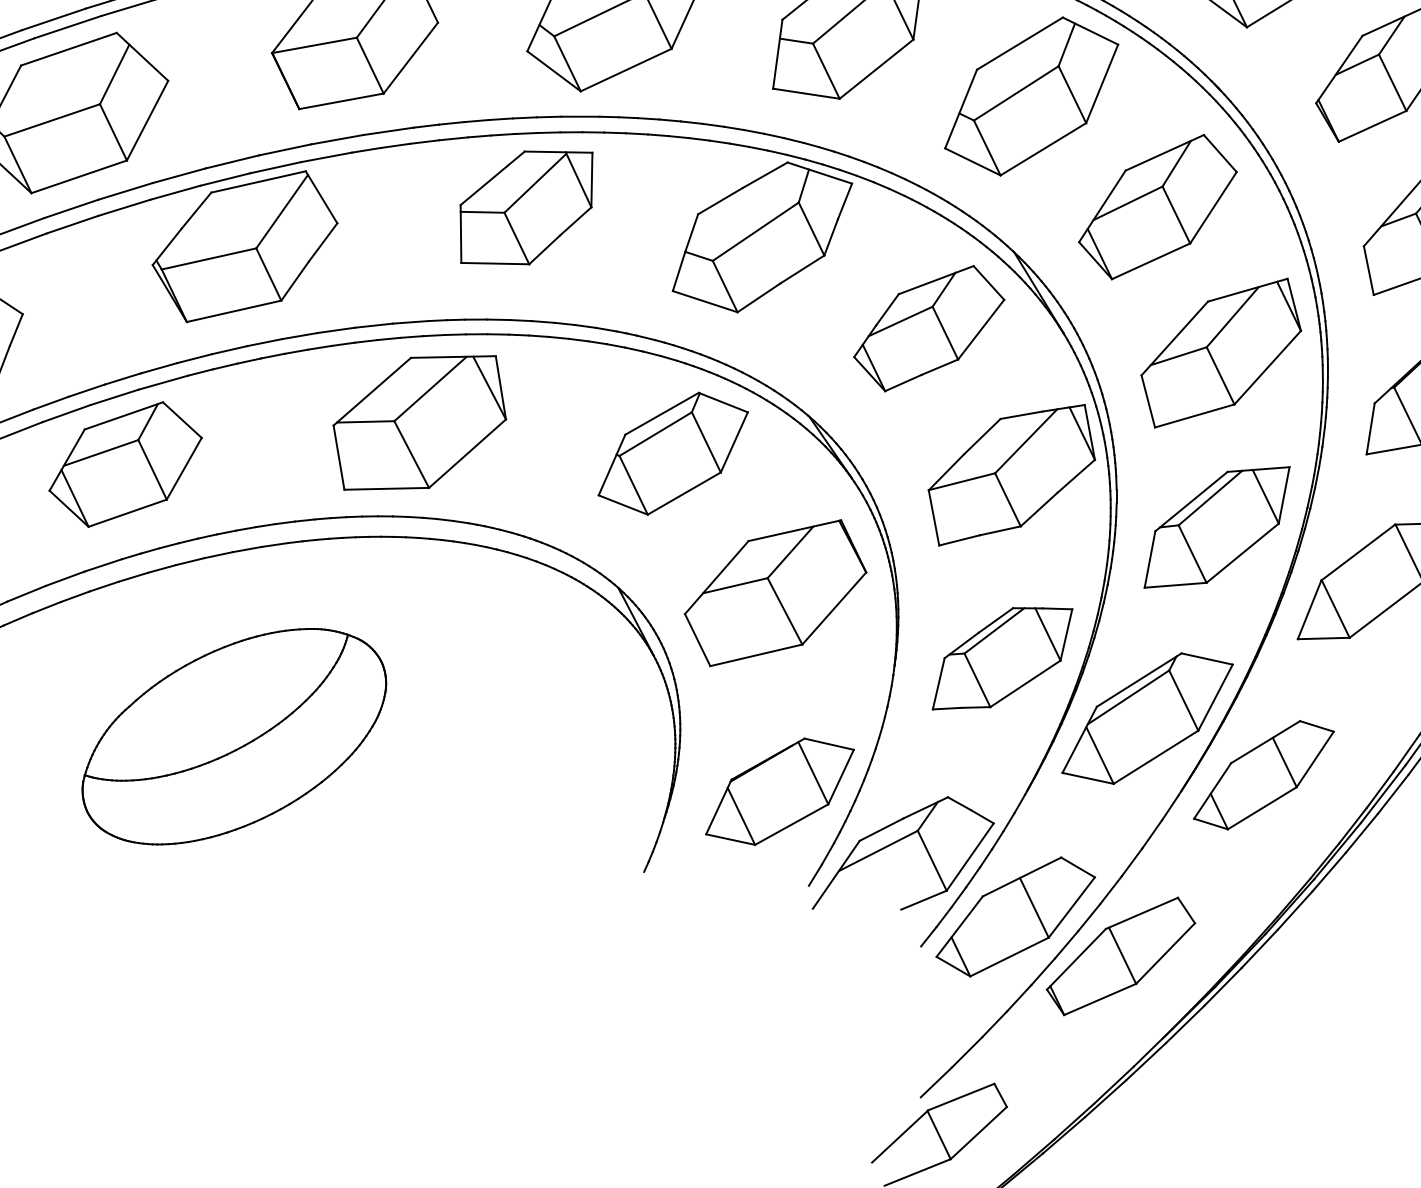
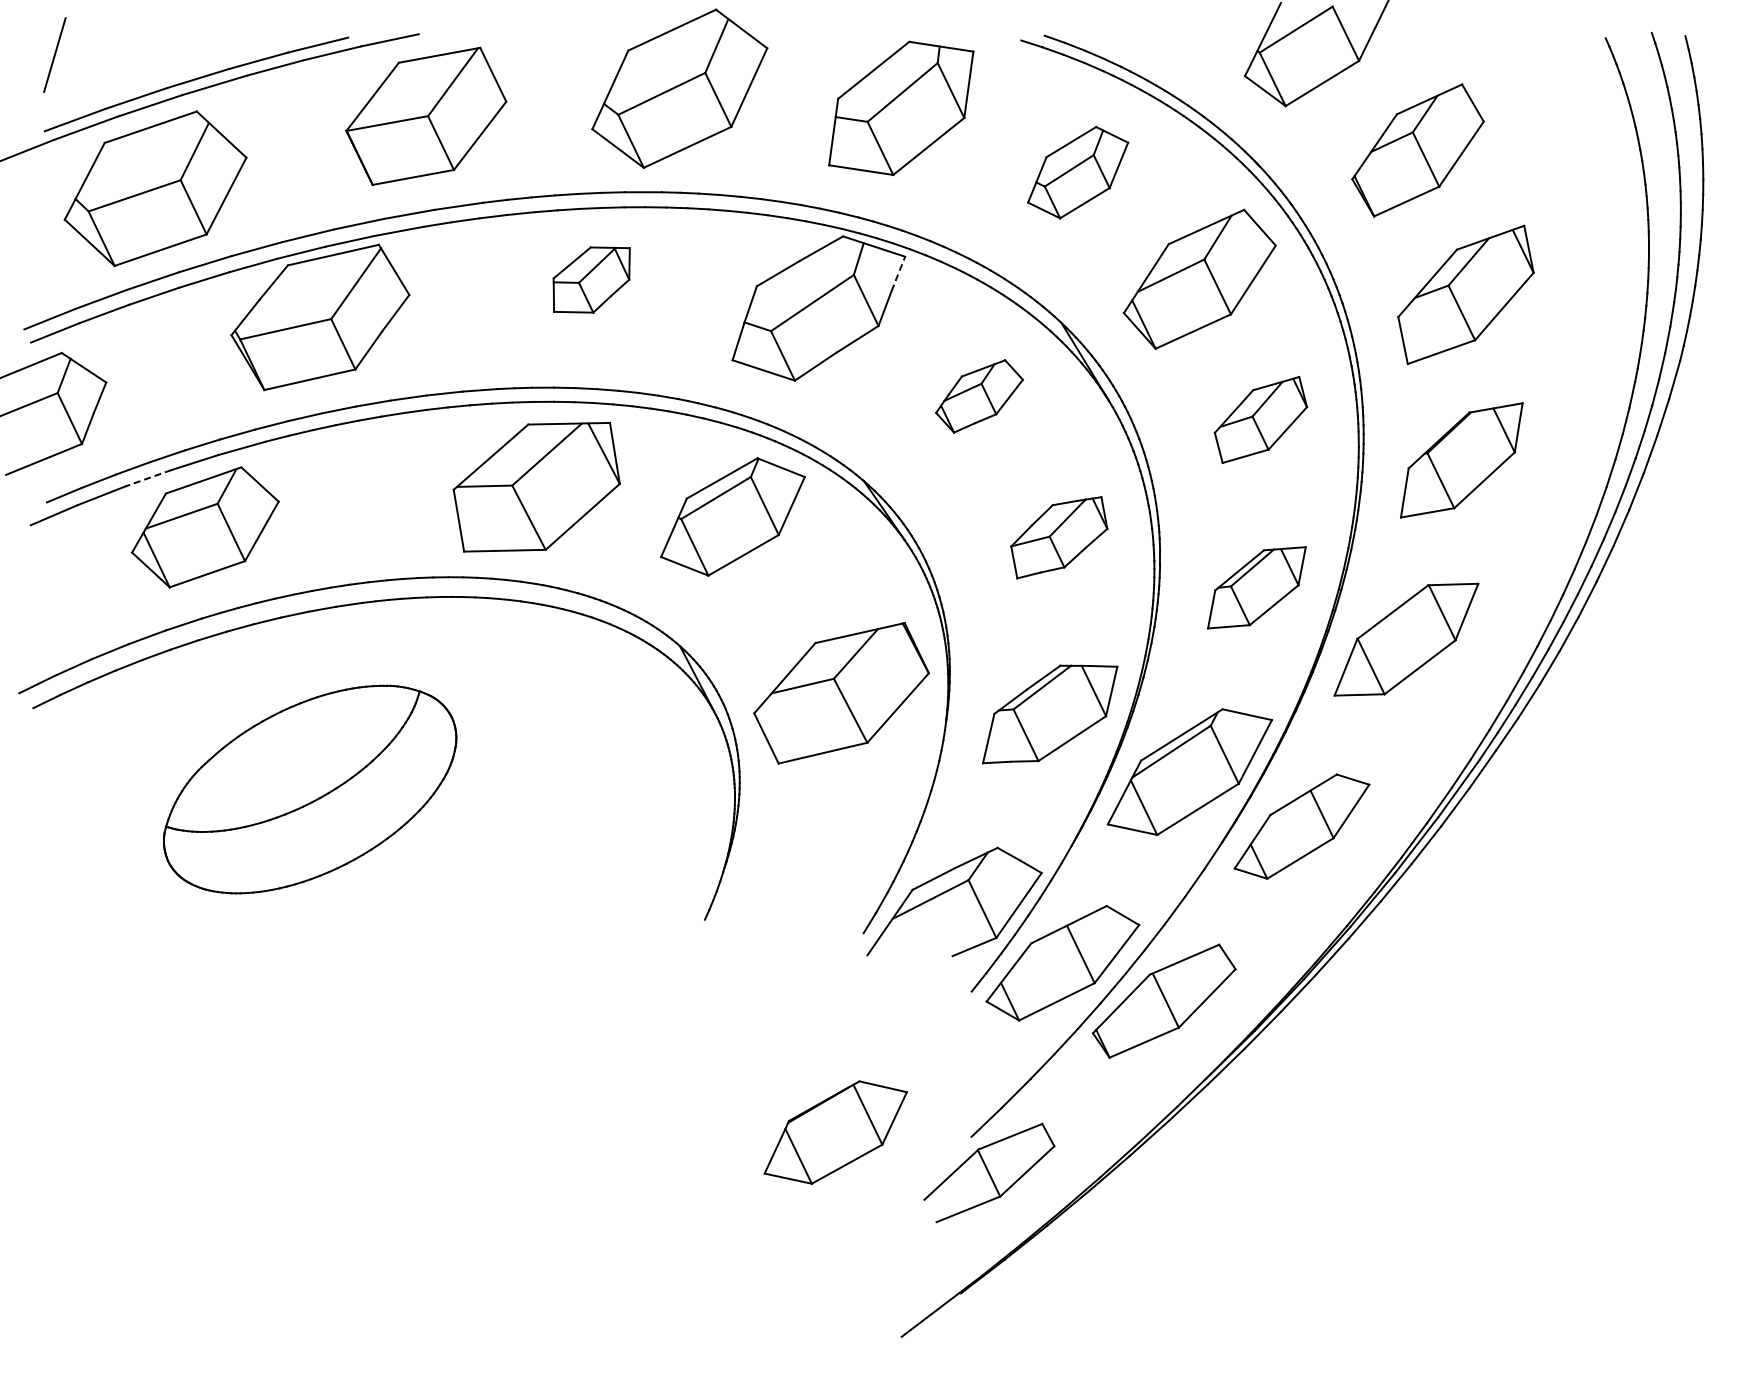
part: (1030, 96) -> (1077, 172), size x0.6
line: (845, 201) -> (898, 273), solid -> dashed
part: (526, 207) -> (591, 279), size x0.6
part: (929, 328) -> (979, 396), size x0.6
part: (1220, 352) -> (1260, 419), size x0.6
line: (66, 413) -> (148, 478), solid -> dashed
part: (419, 422) -> (536, 486), moved
part: (1012, 475) -> (1059, 537), size x0.6
part: (1216, 526) -> (1256, 587), size x0.7
part: (775, 593) -> (841, 693), moved
part: (779, 791) -> (835, 1132), moved

